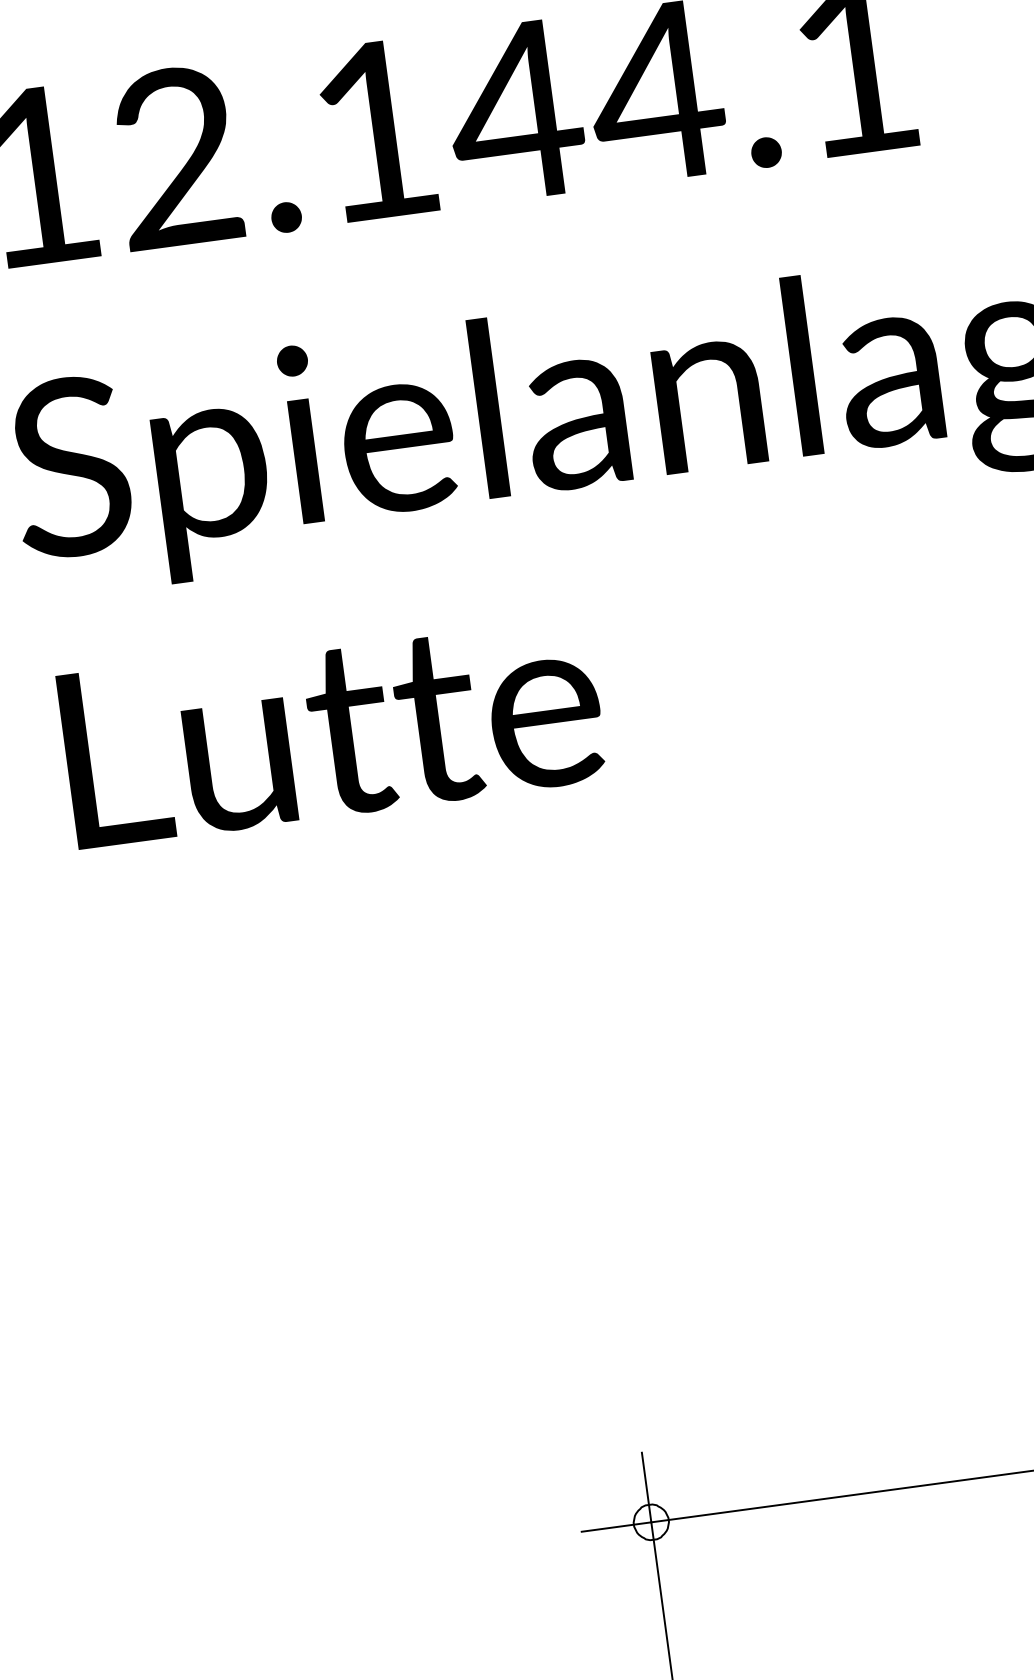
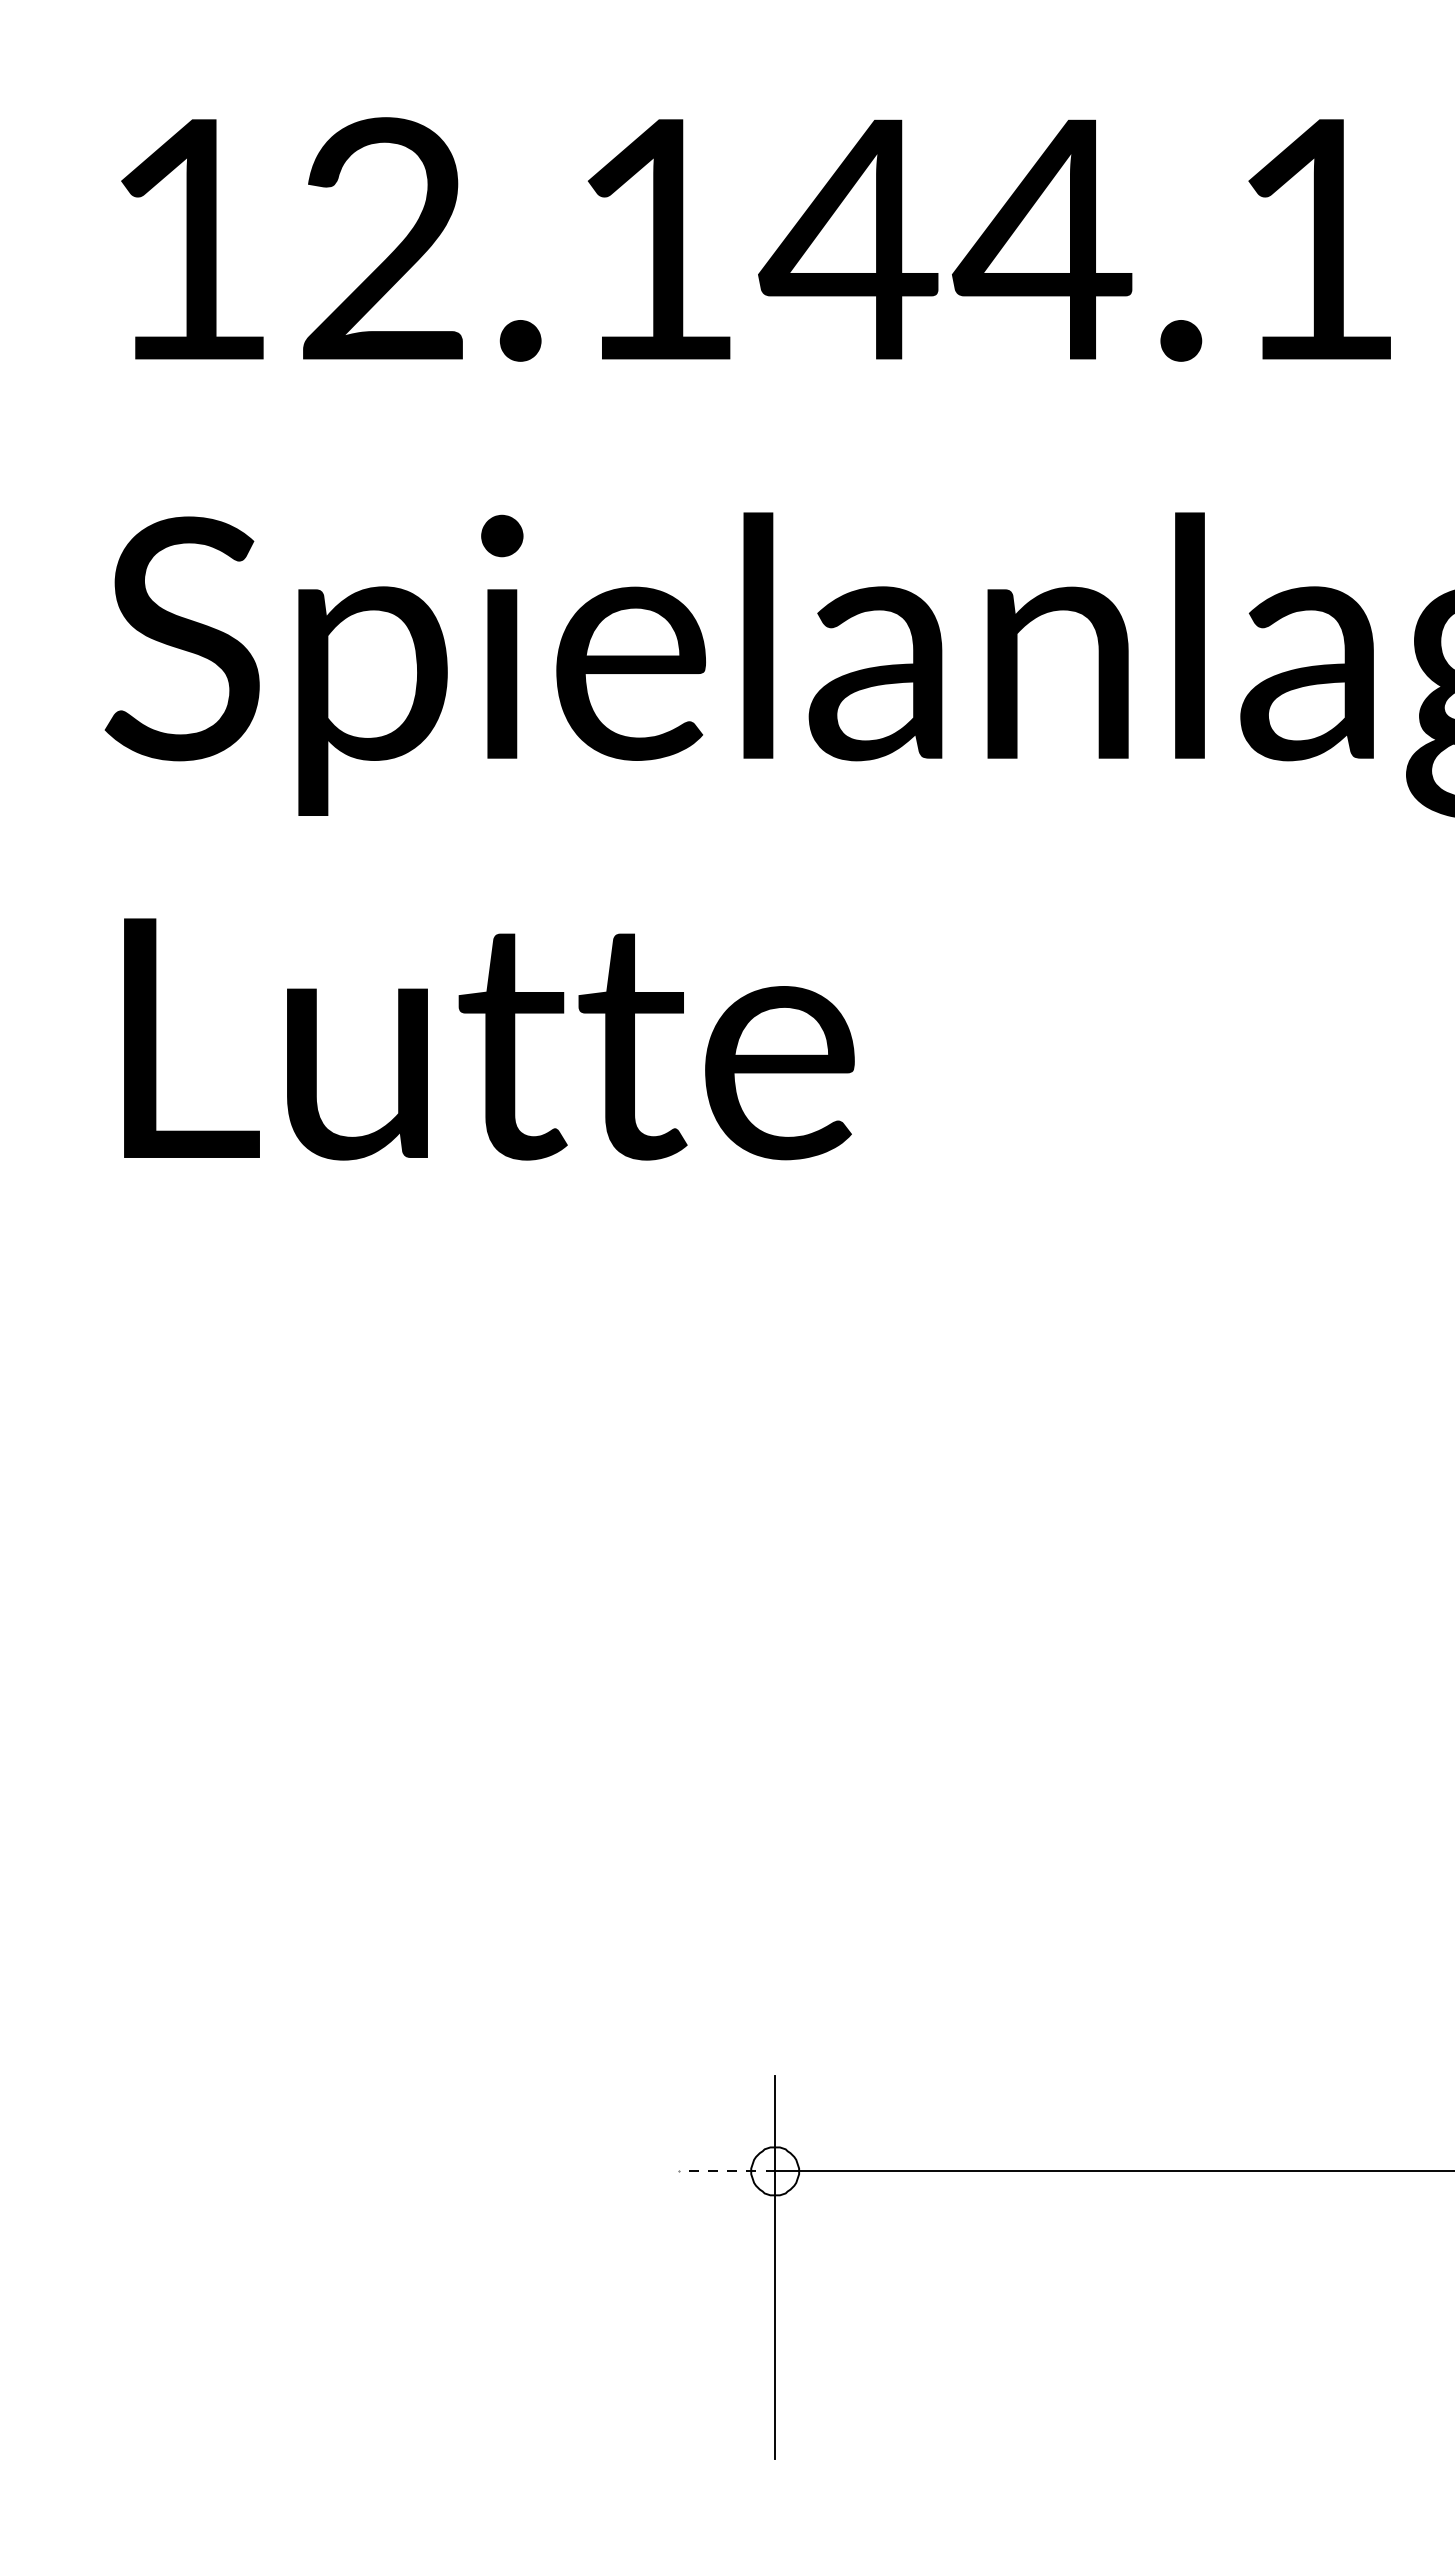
line: (616, 1527) -> (727, 2171), solid -> dashed

